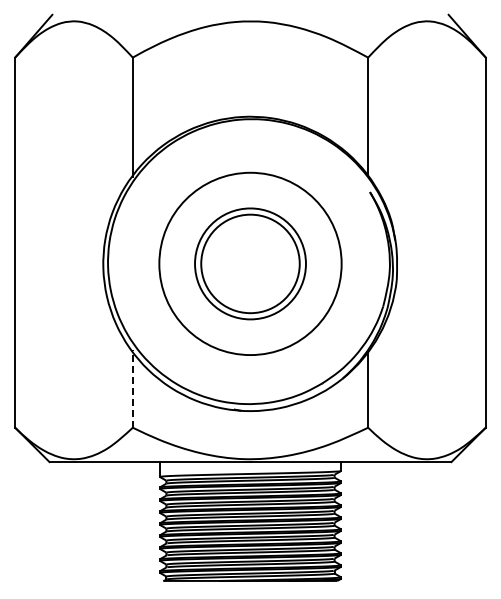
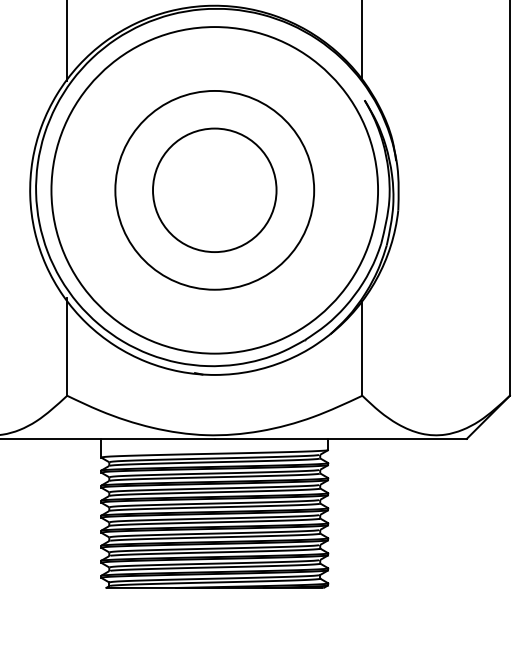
circle: (250, 263) -> (214, 189), size x1.43
circle: (250, 263) -> (214, 189), size x1.43
line: (132, 388) -> (66, 346), dashed -> solid

